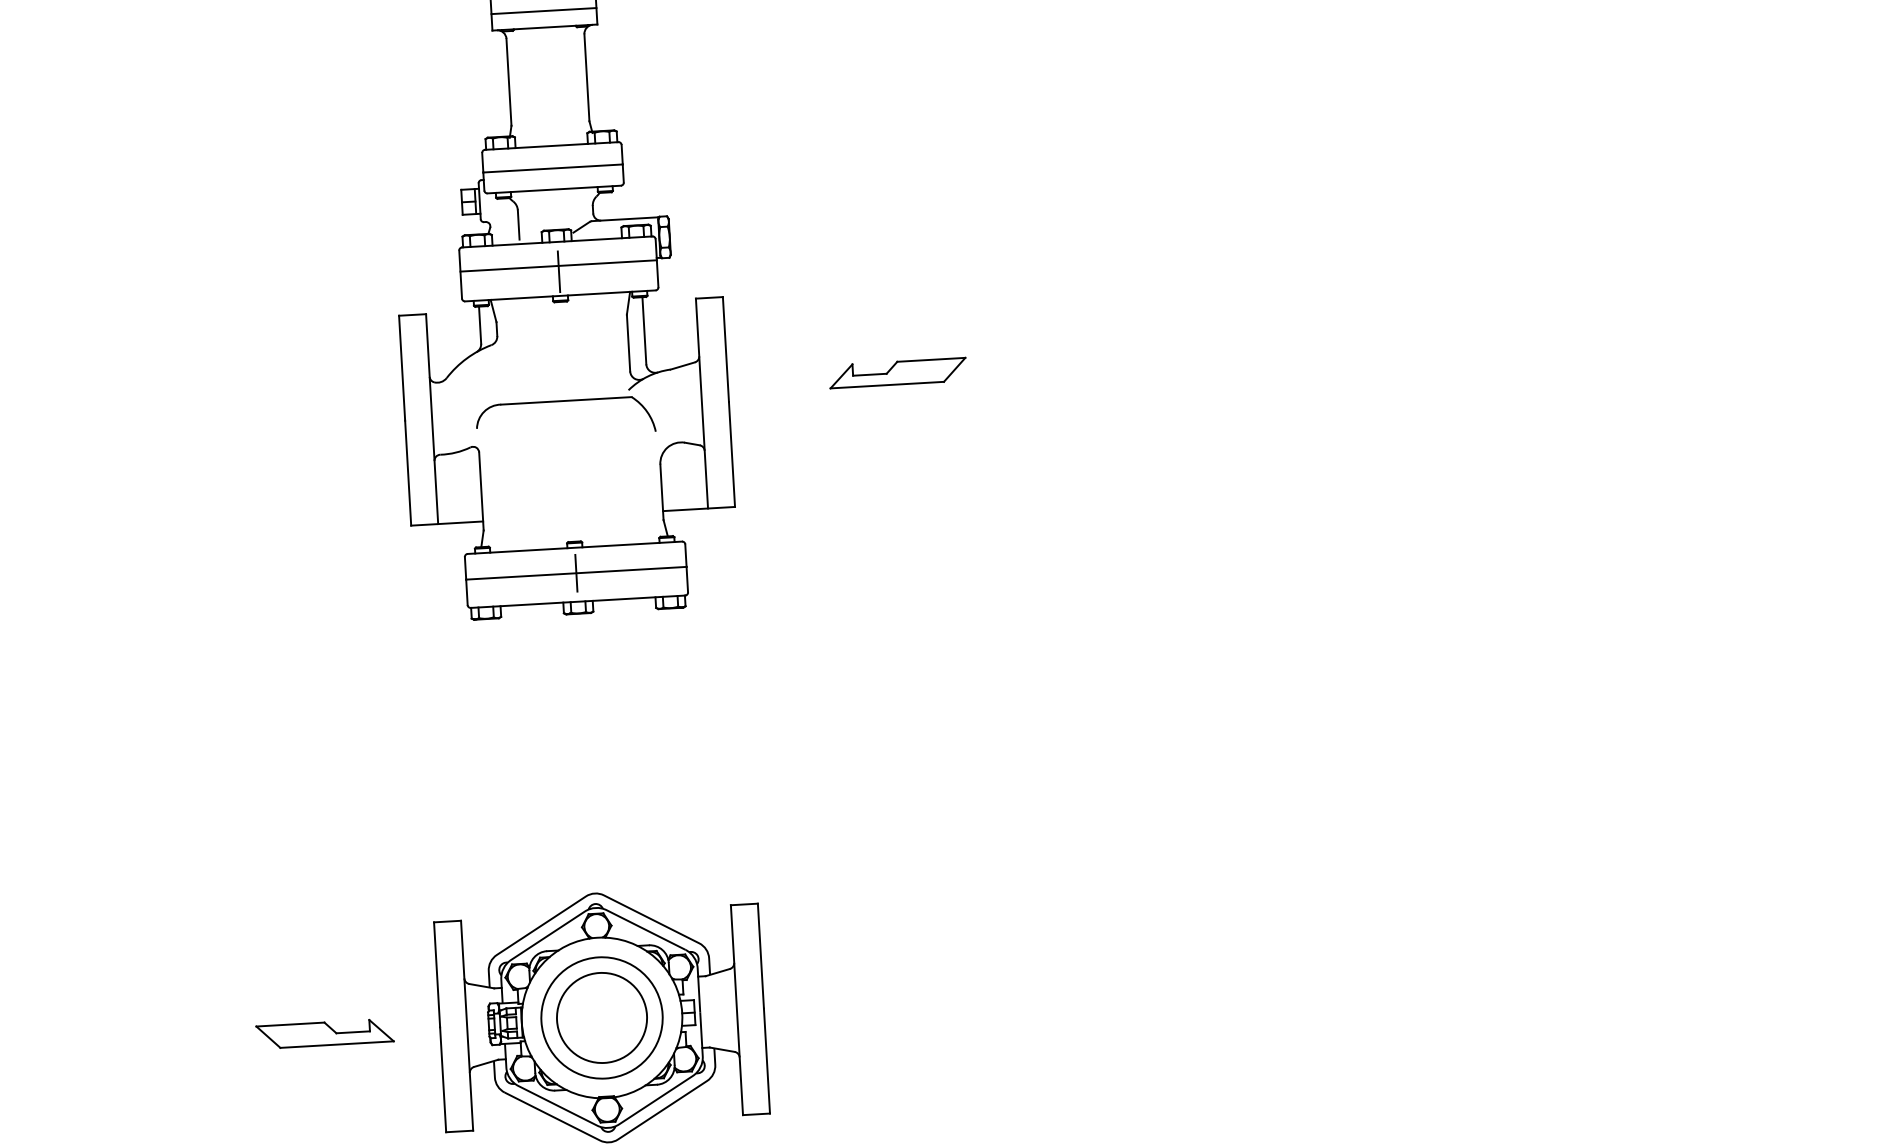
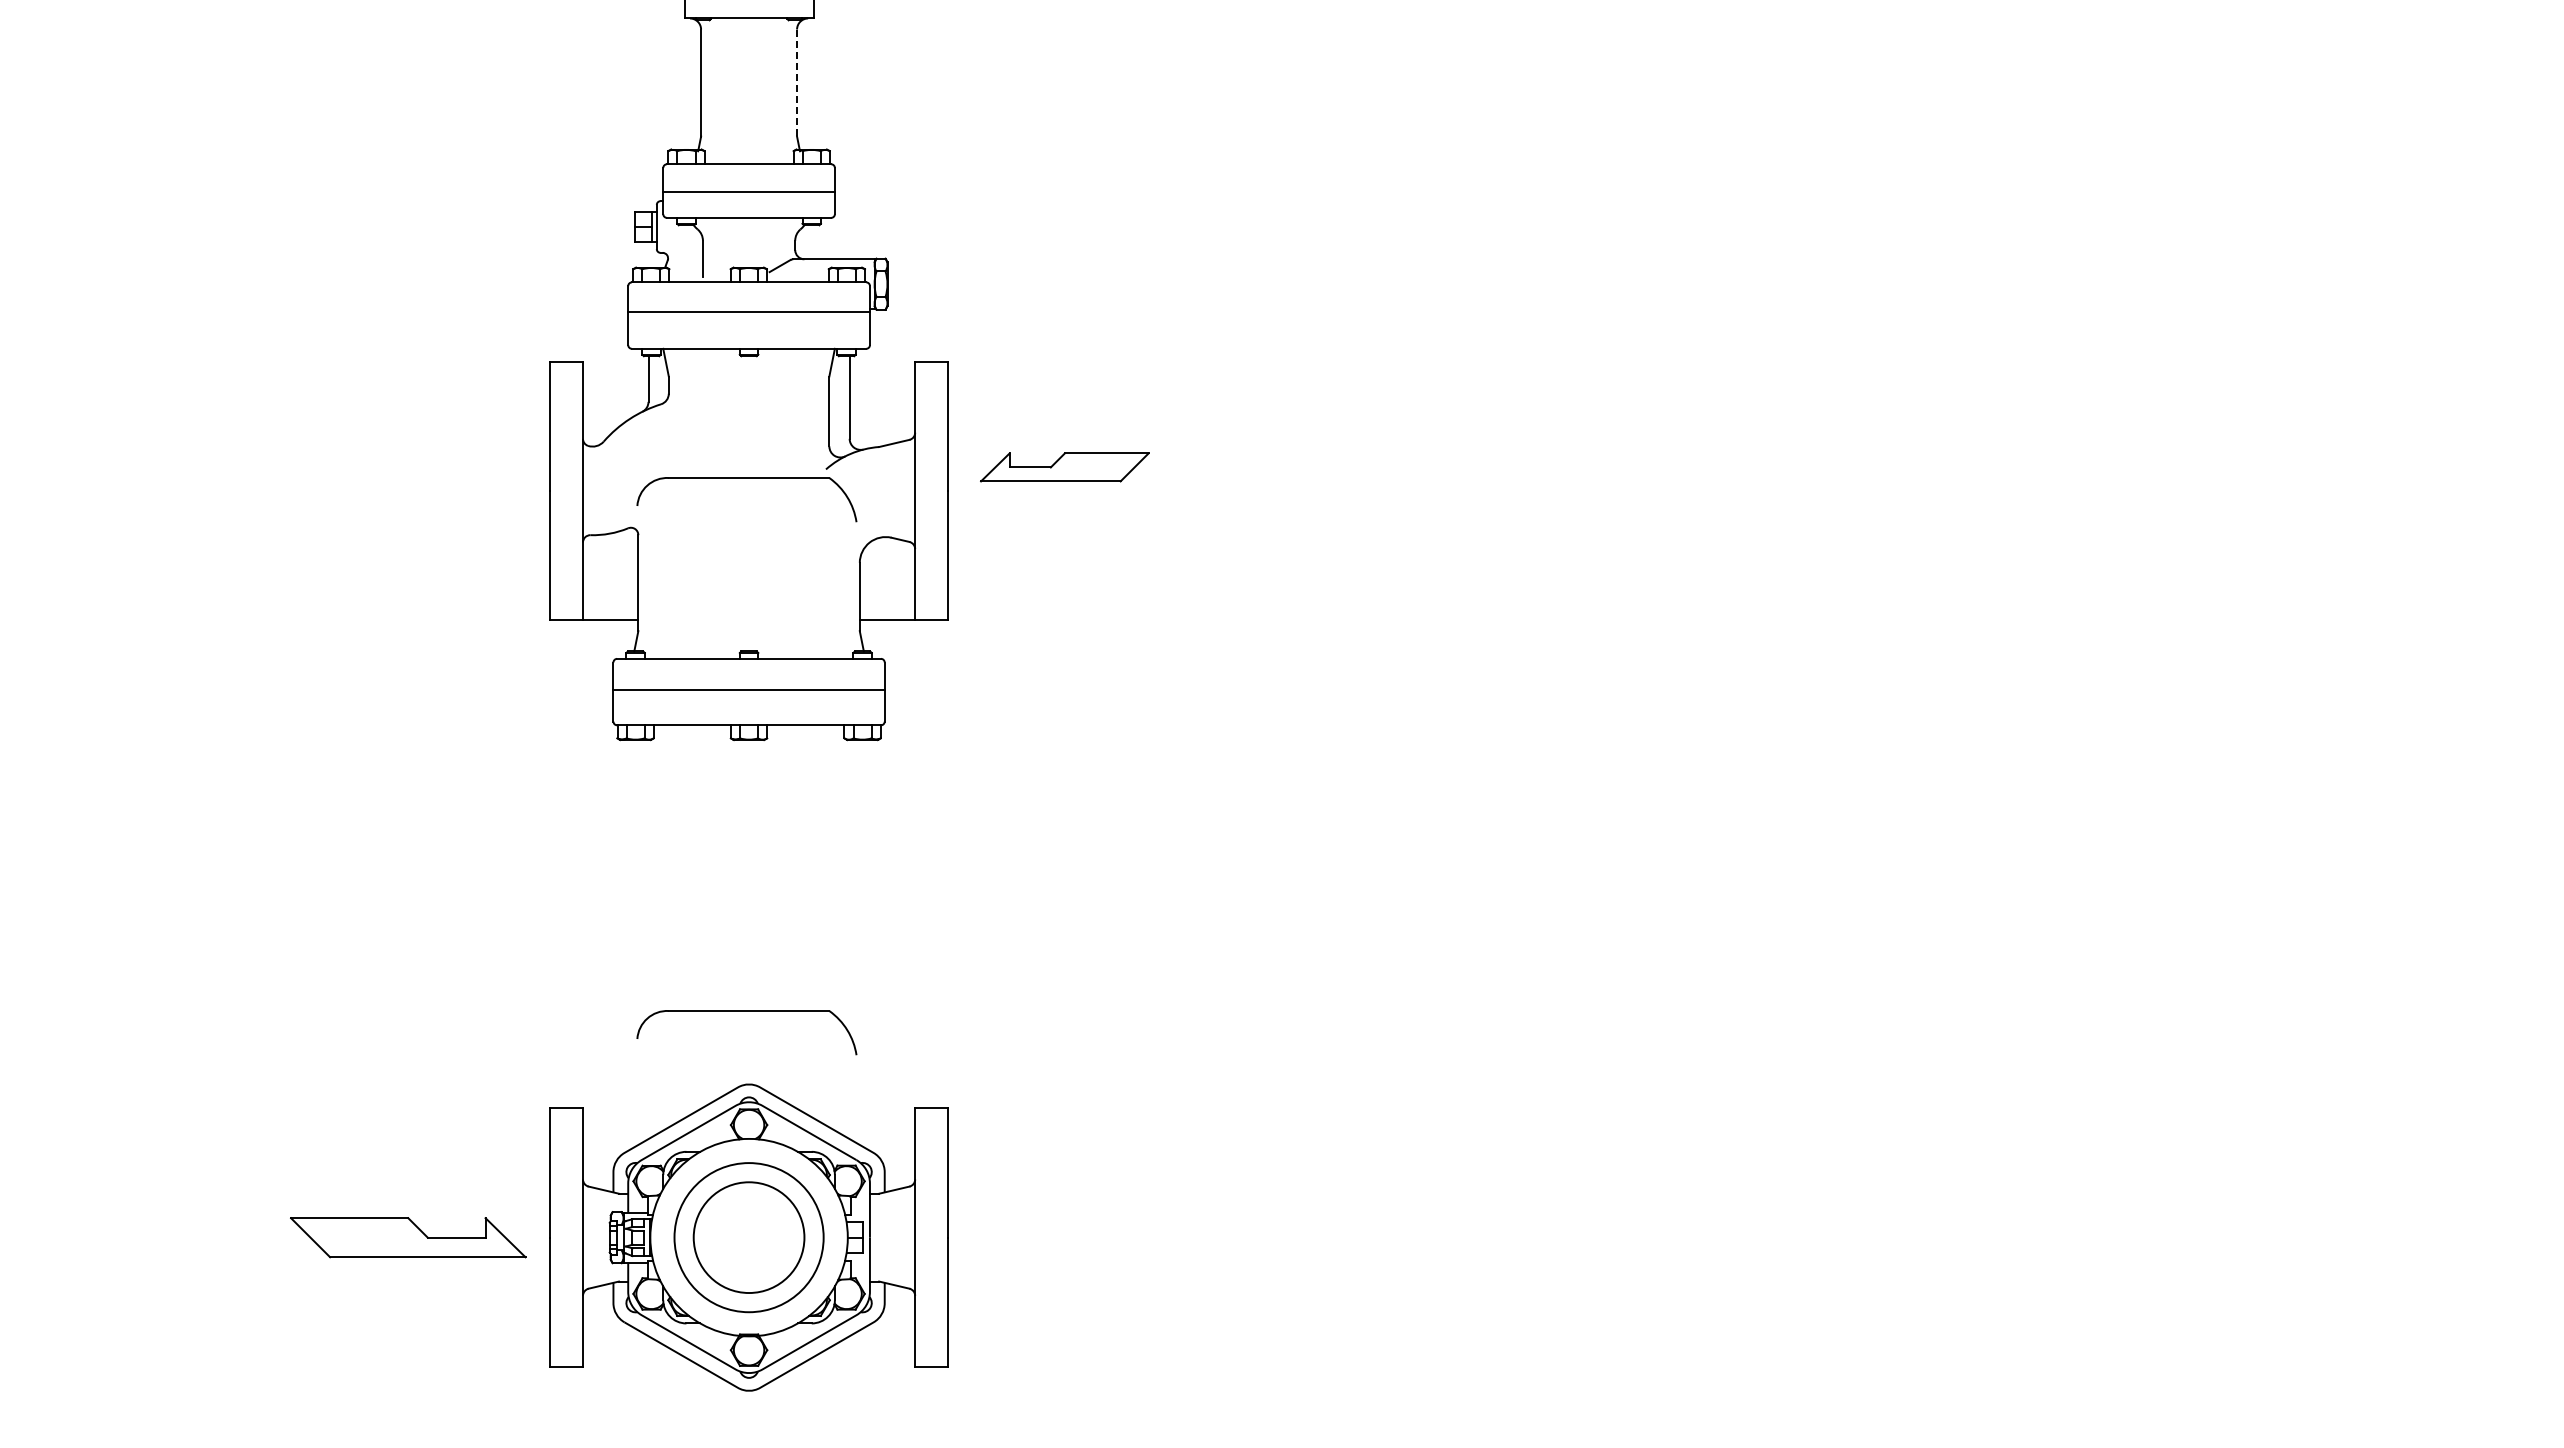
line: (587, 78) -> (797, 83), solid -> dashed
line: (559, 272) -> (749, 319), removed
part: (897, 373) -> (1064, 467), moved
line: (576, 572) -> (749, 689), removed
part: (589, 834) -> (746, 1011), added
part: (324, 1033) -> (407, 1237), size x1.4

